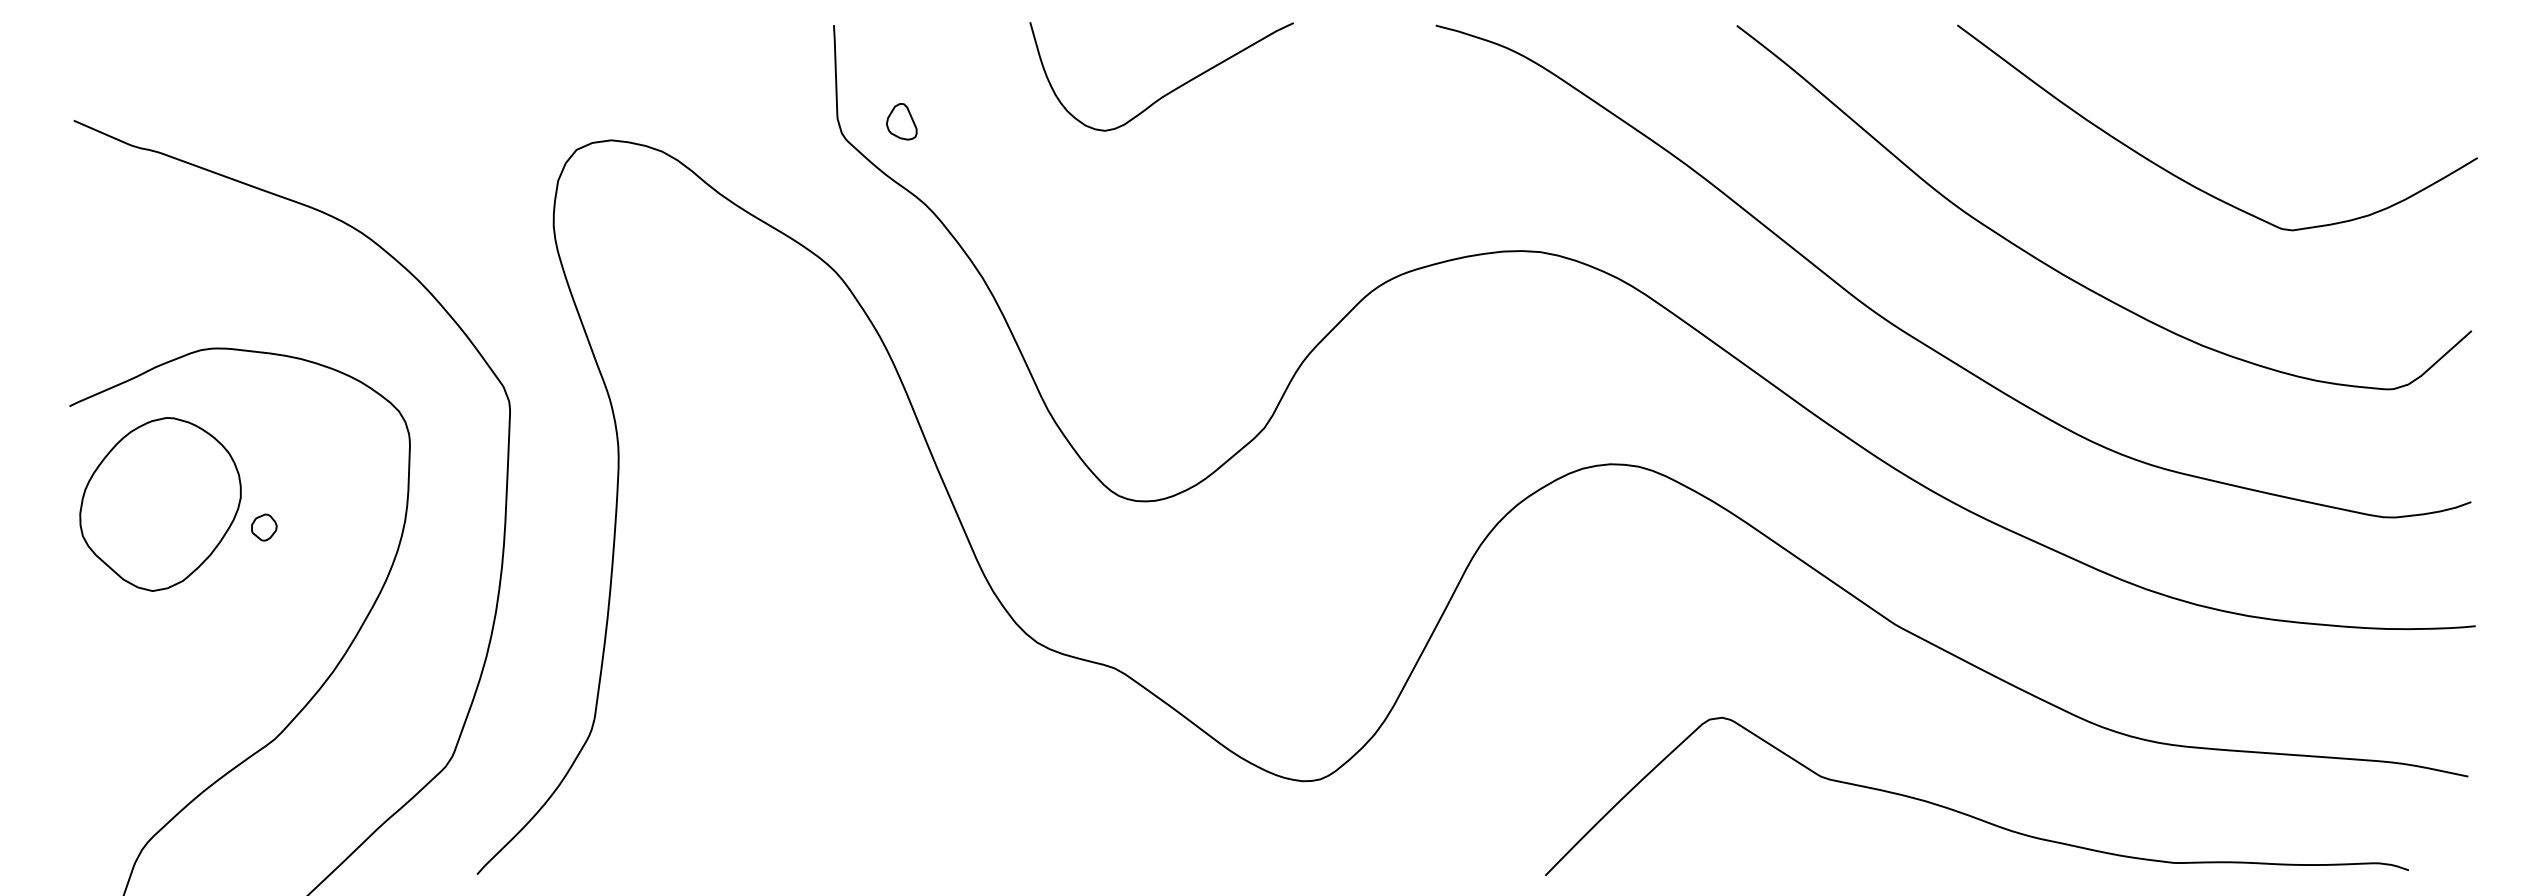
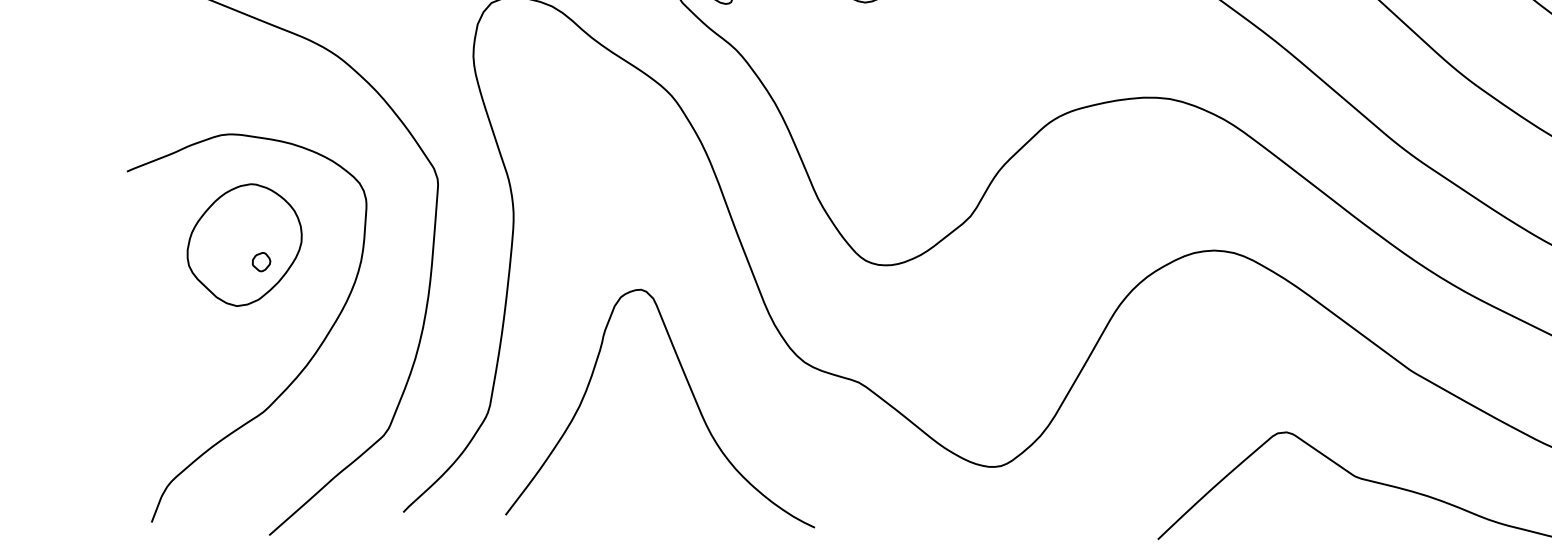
part: (160, 504) -> (244, 245), moved
curve: (879, 692) -> (692, 393), added

